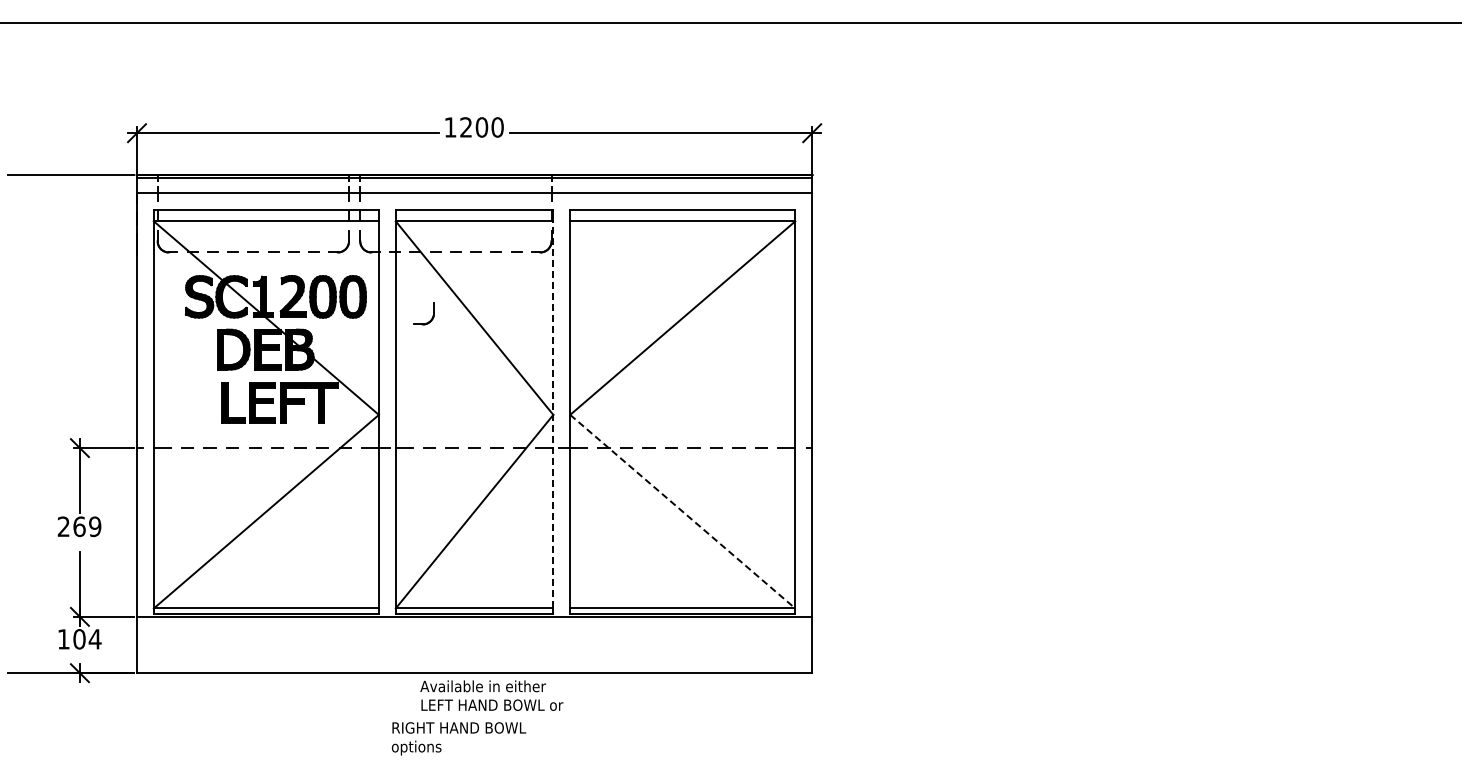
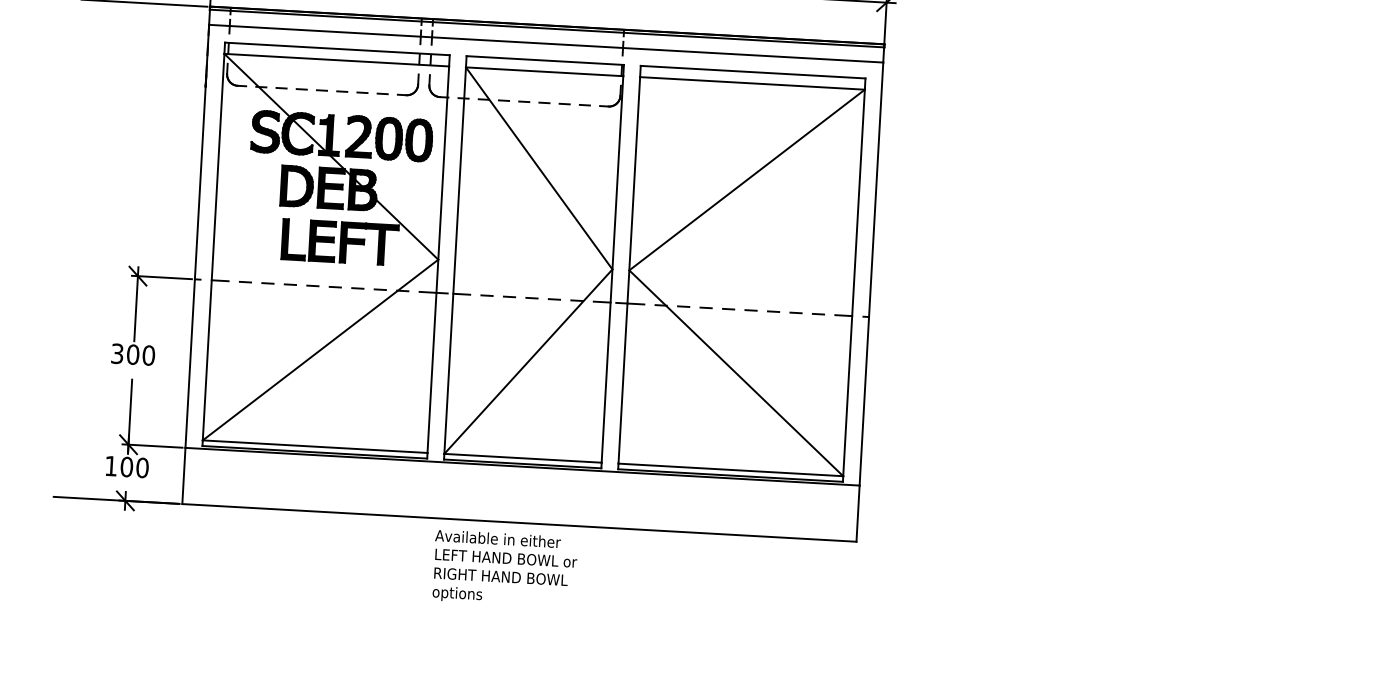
part: (432, 315) -> (497, 163), removed
line: (553, 414) -> (612, 269), dashed -> solid
line: (683, 512) -> (736, 374), dashed -> solid
text: (79, 526) -> (133, 354), 269 -> 300
text: (94, 639) -> (141, 468), 104 -> 100
text: (491, 695) -> (505, 548), moved

